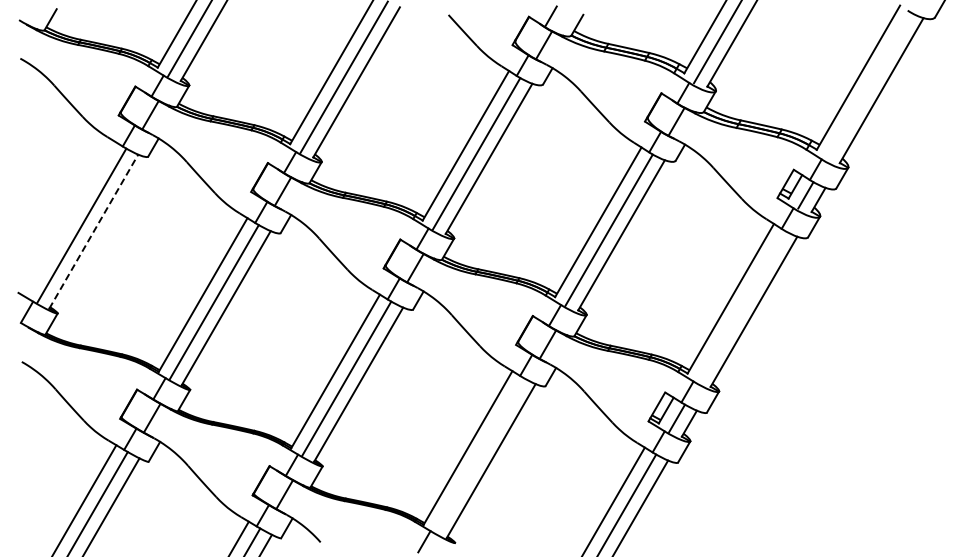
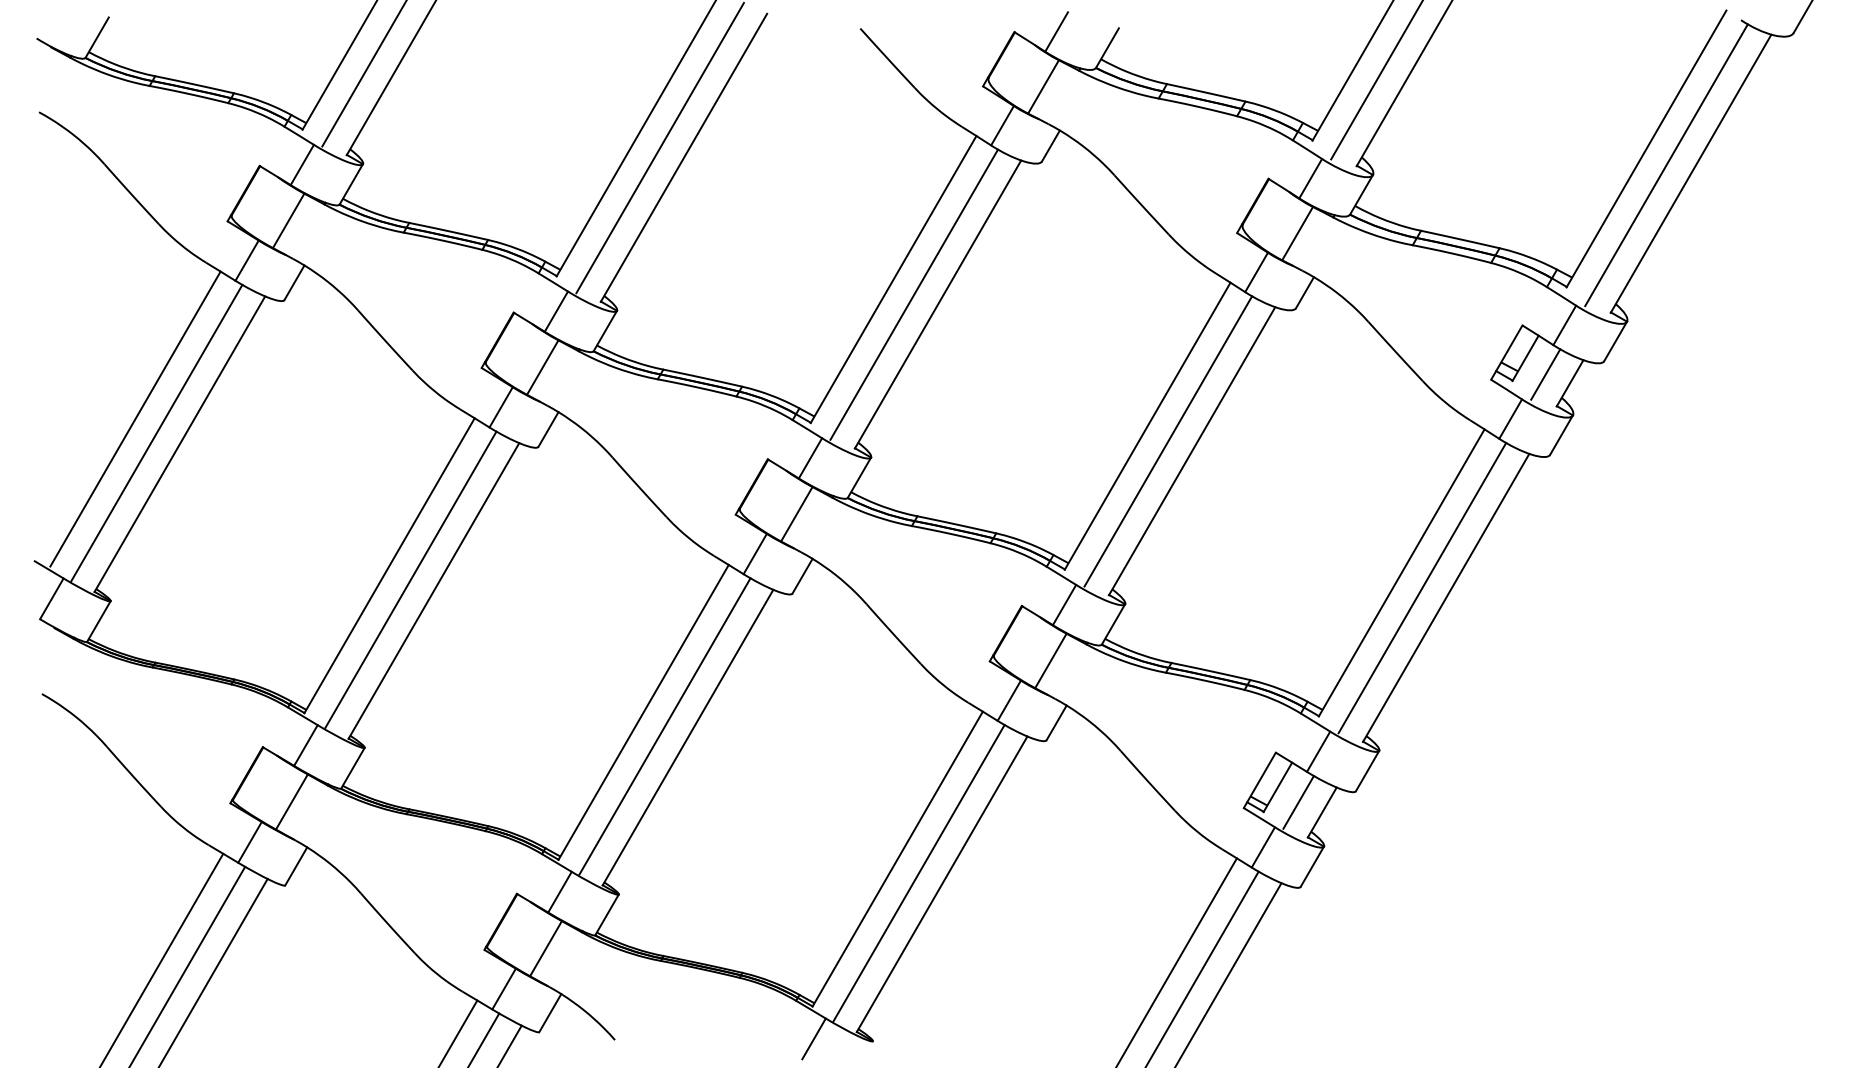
line: (868, 85) -> (1665, 163), added
line: (70, 218) -> (135, 418), added
line: (93, 231) -> (179, 443), dashed -> solid
line: (741, 306) -> (1422, 587), added
line: (478, 455) -> (917, 873), added

